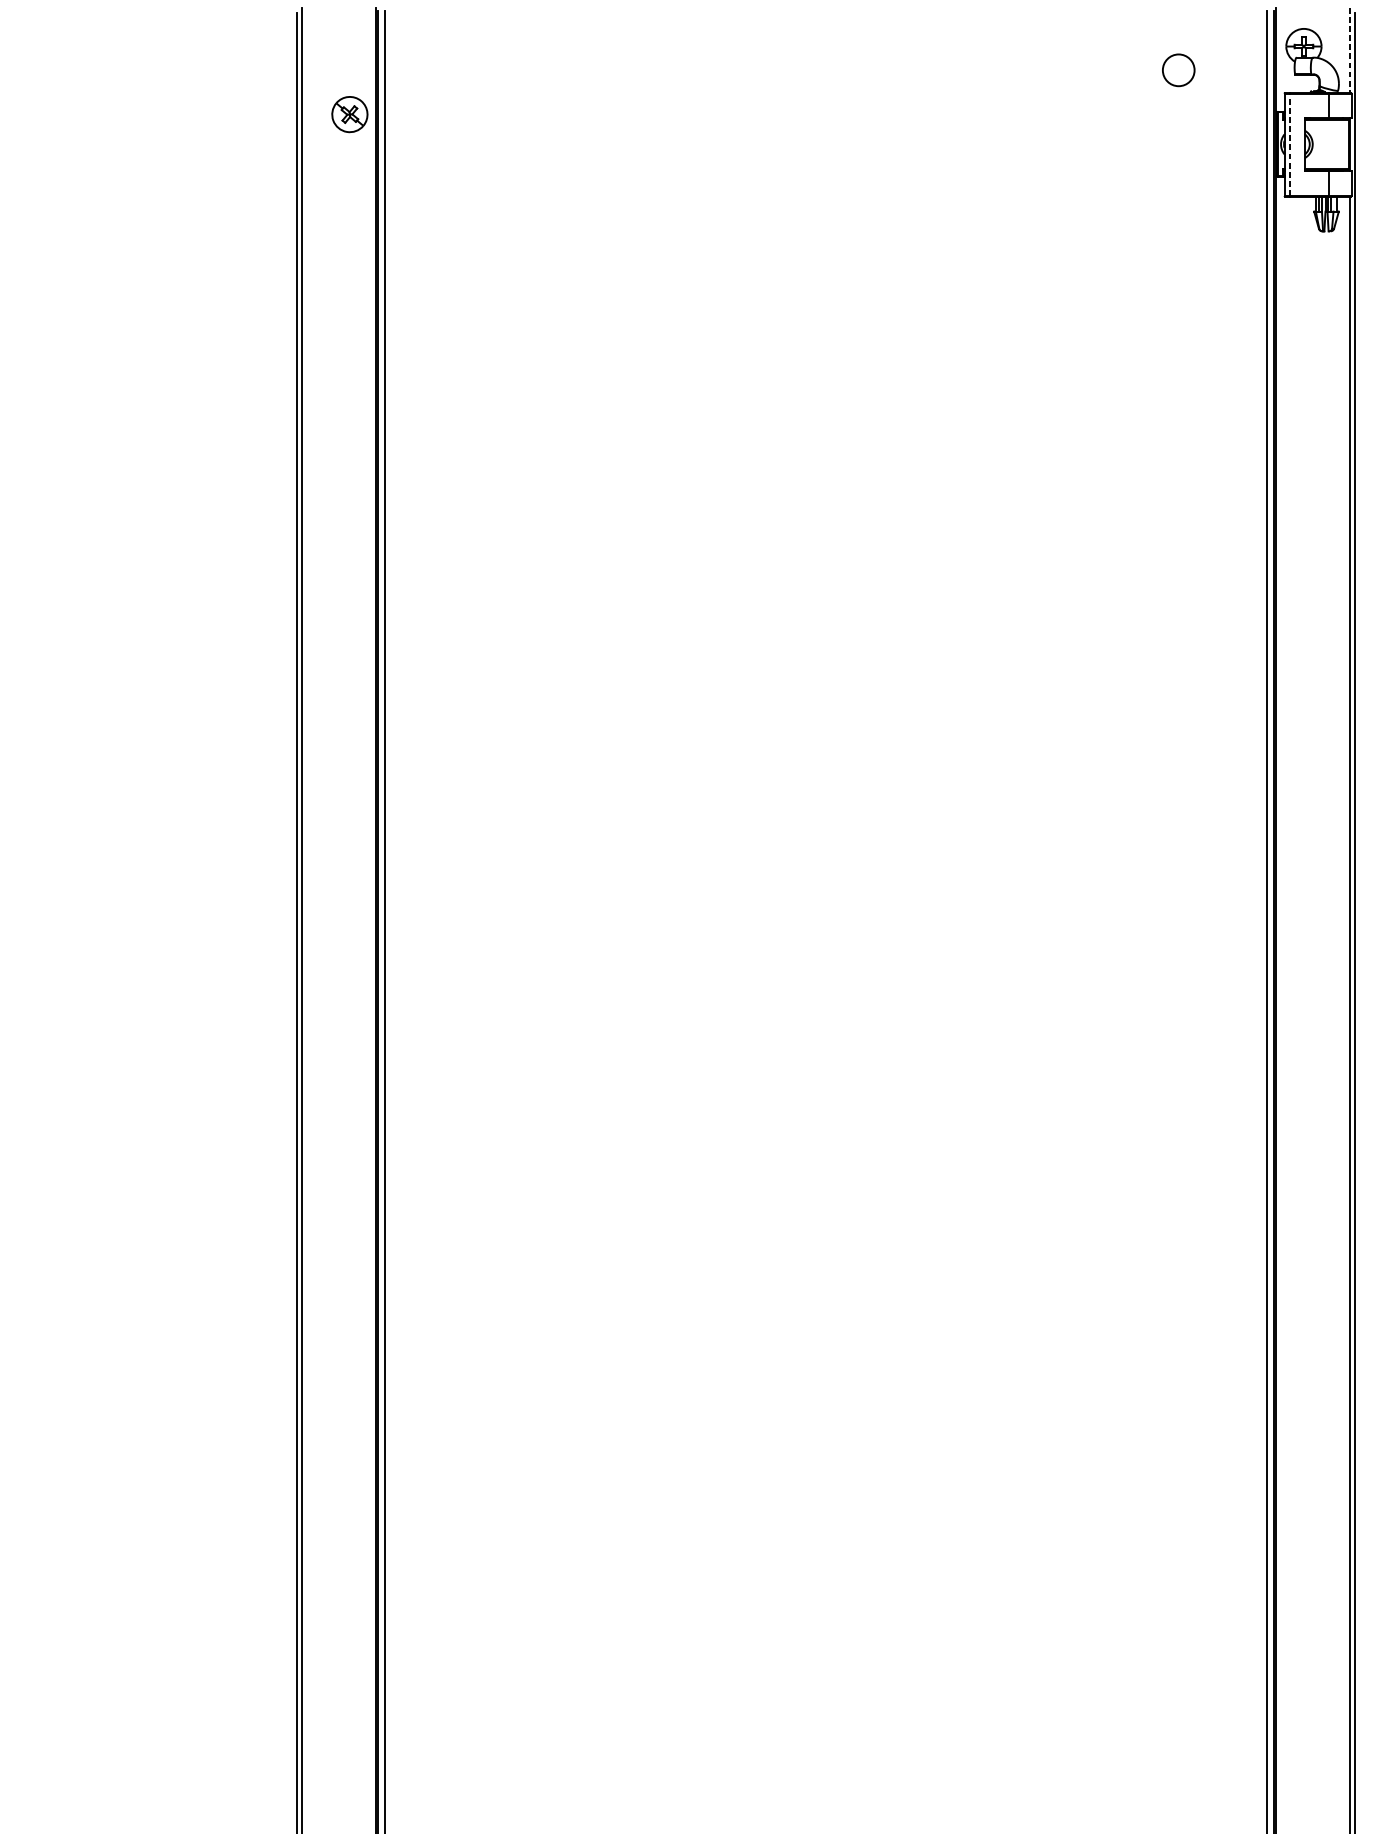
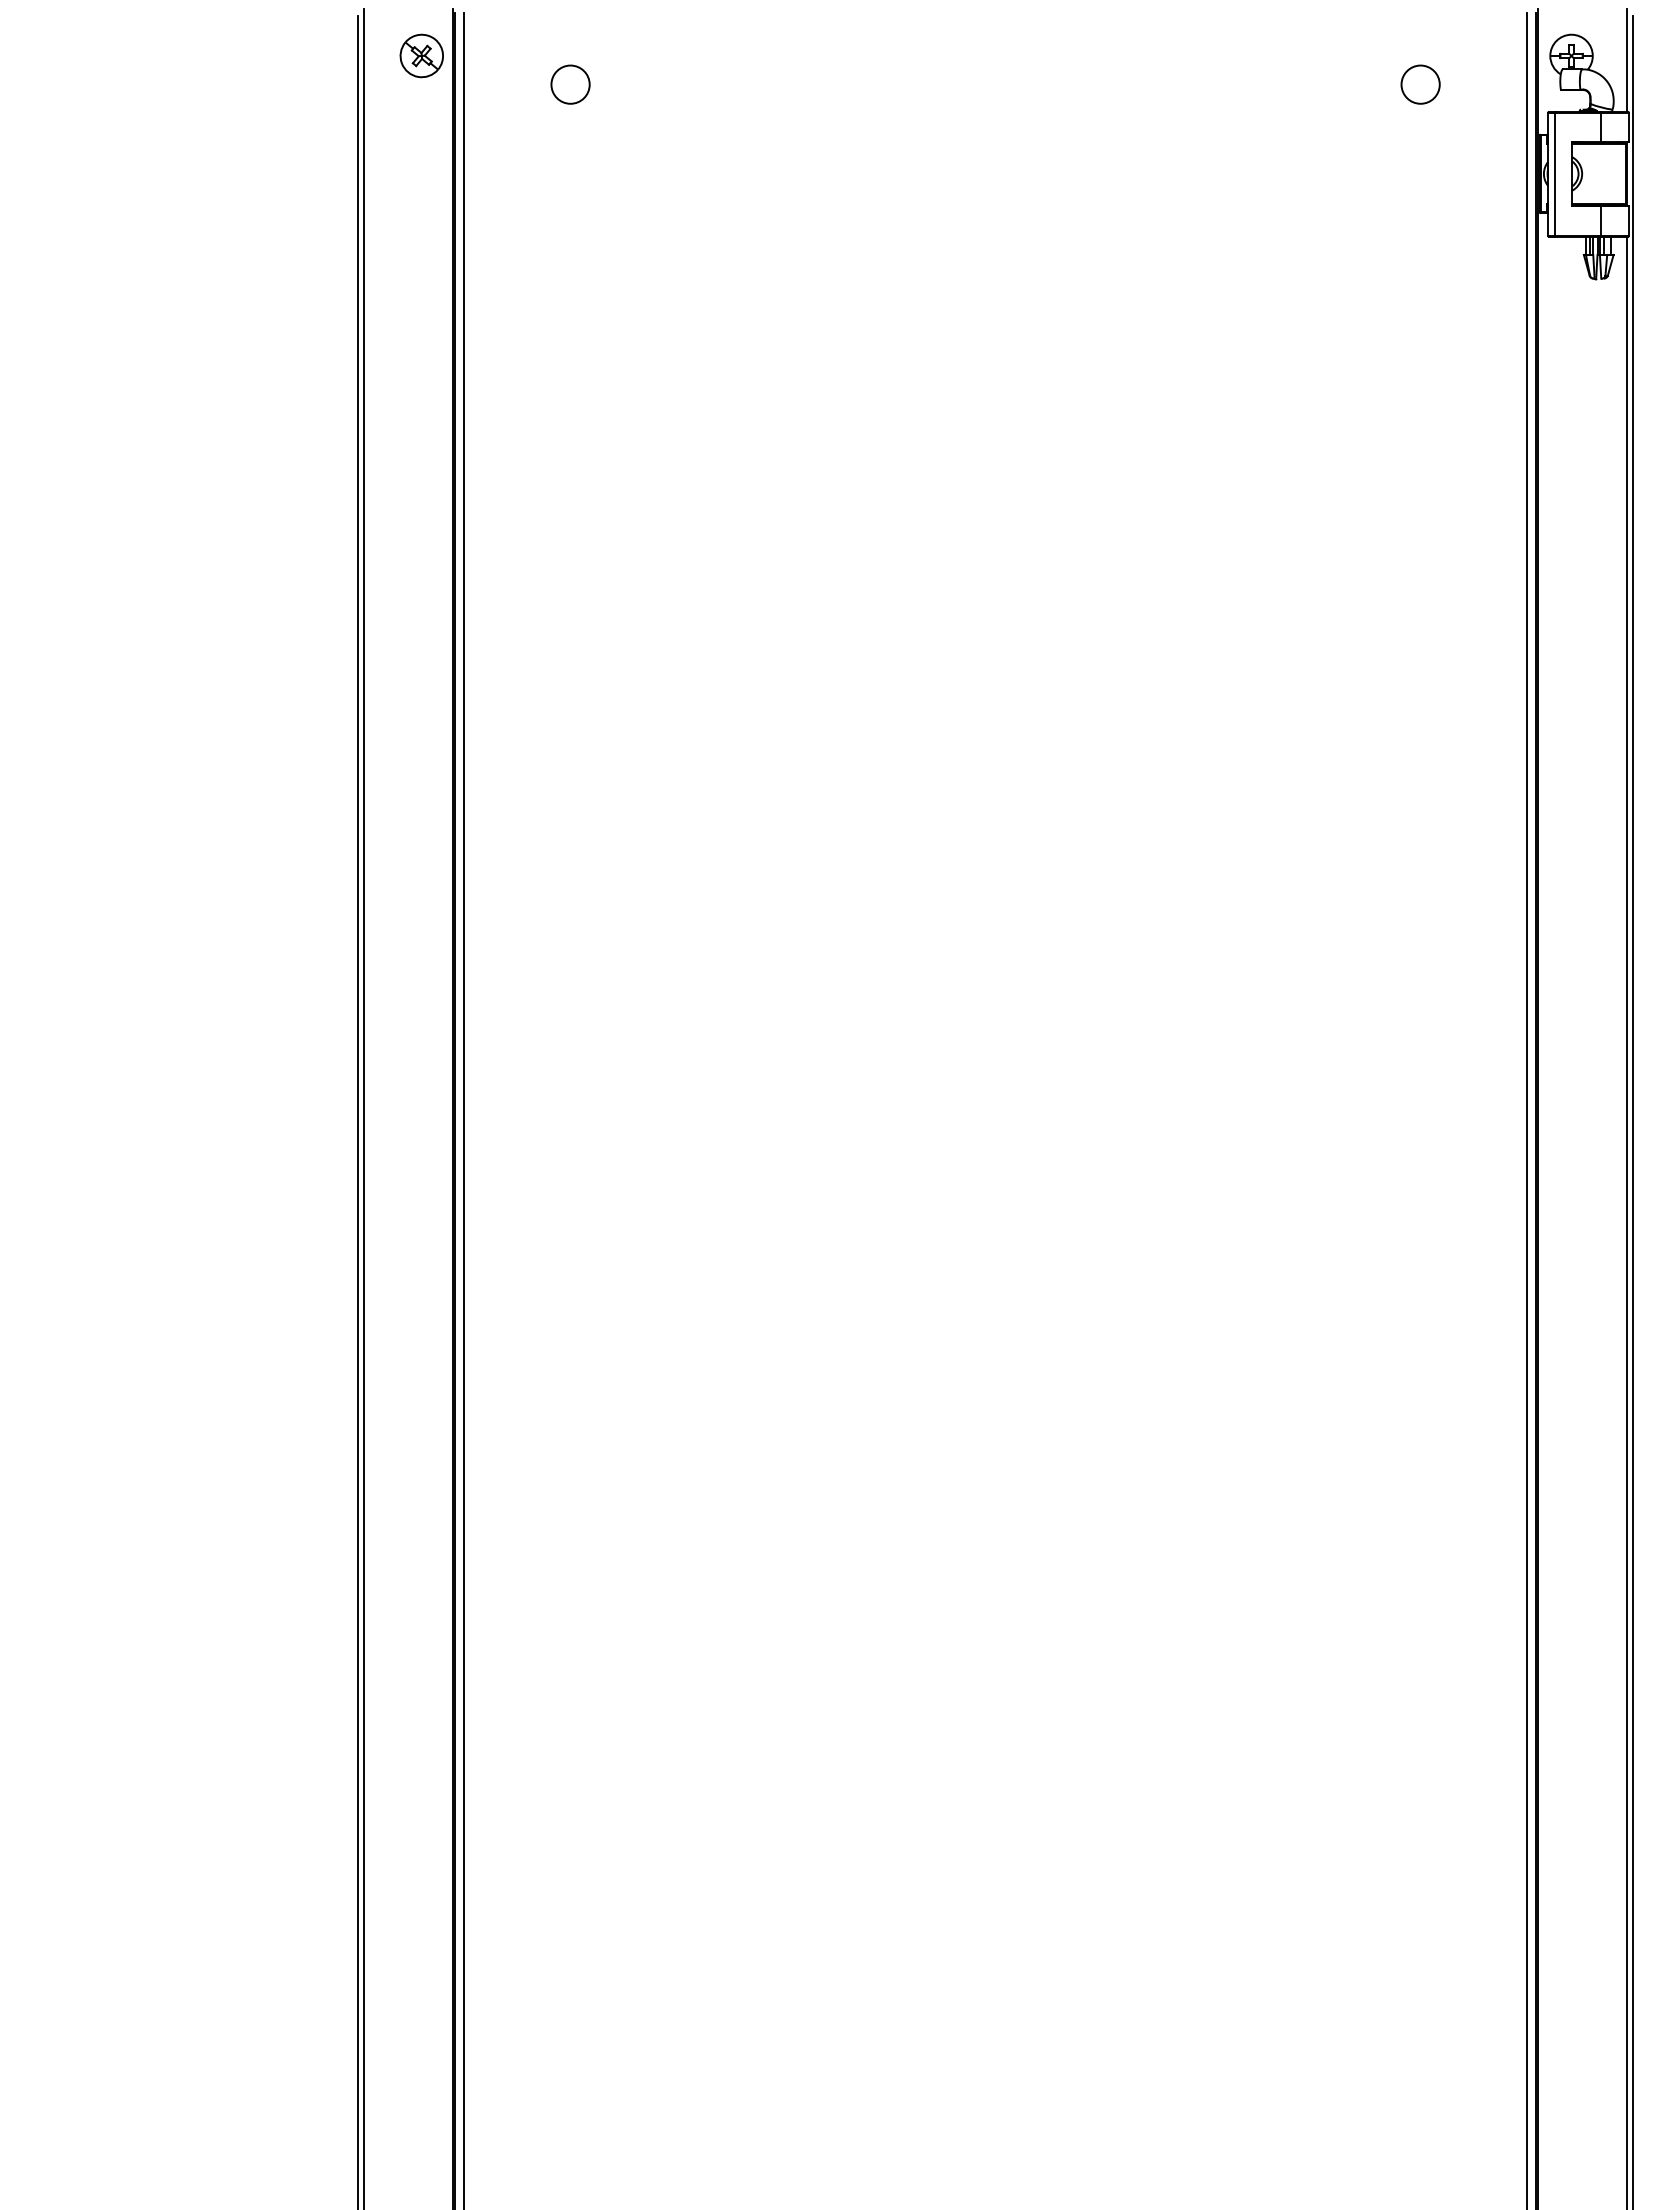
line: (1349, 51) -> (1626, 61), dashed -> solid
circle: (473, 70) -> (570, 84), added
part: (349, 114) -> (421, 55), moved
line: (1289, 144) -> (1554, 174), dashed -> solid

